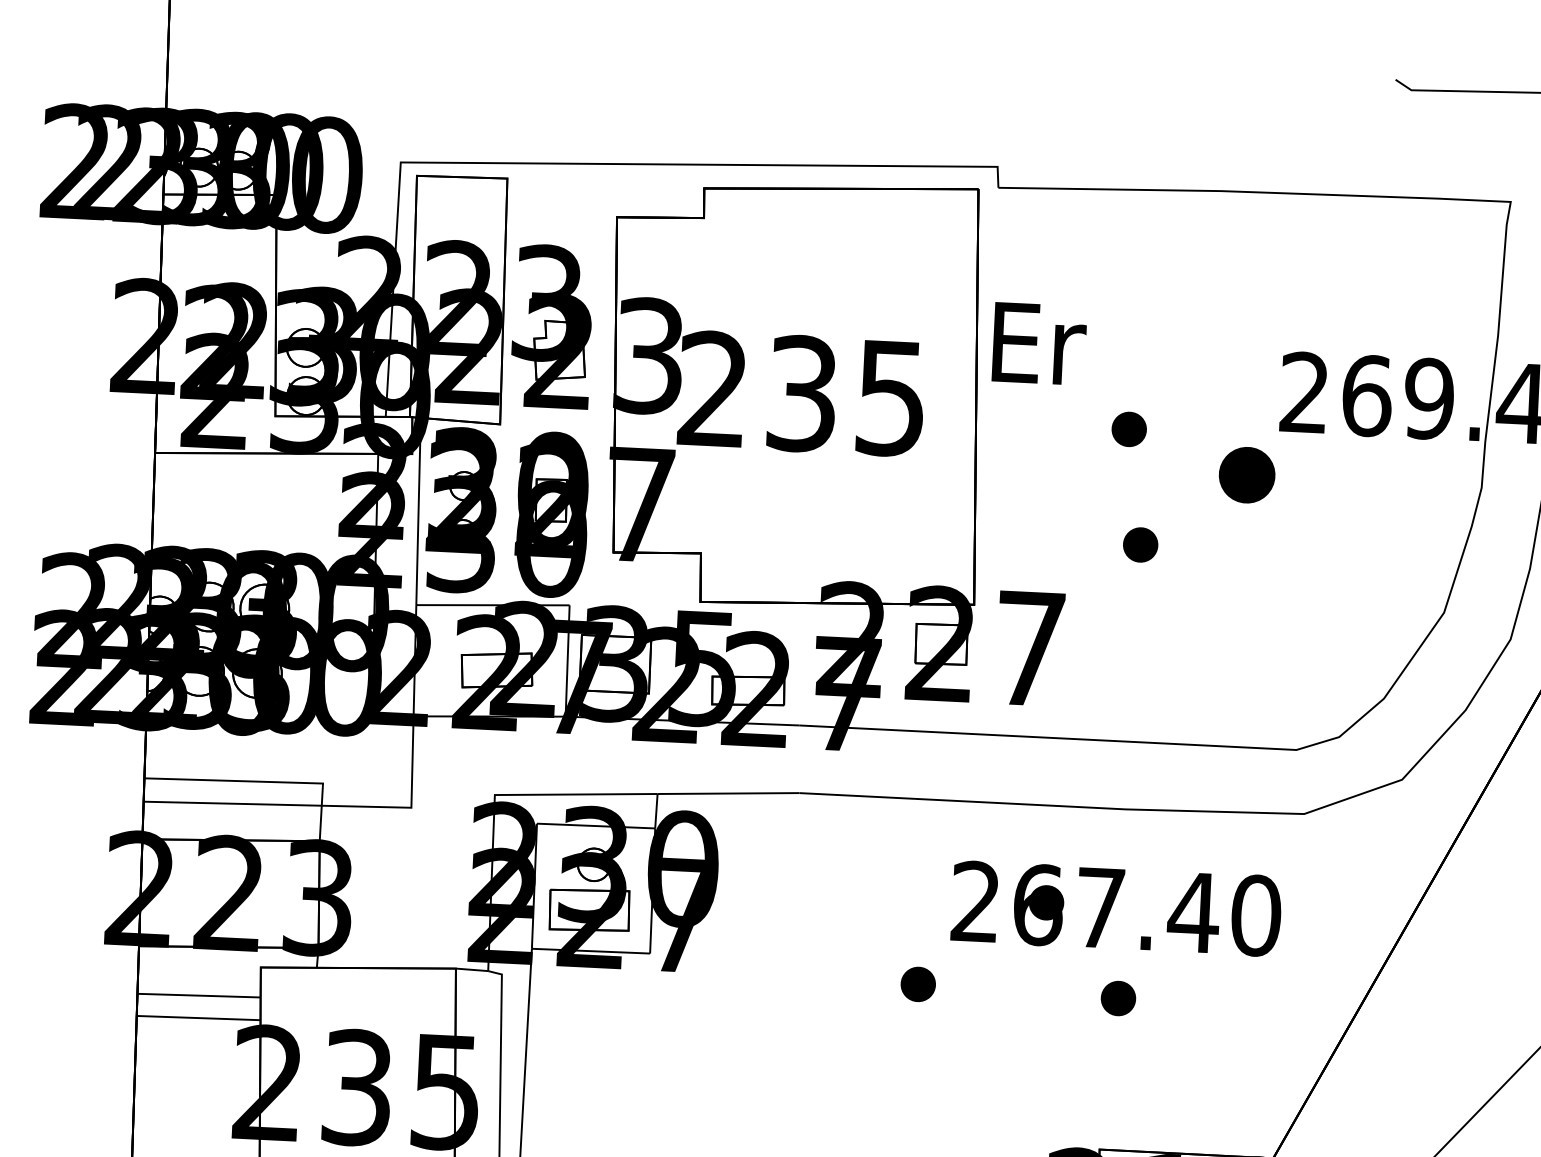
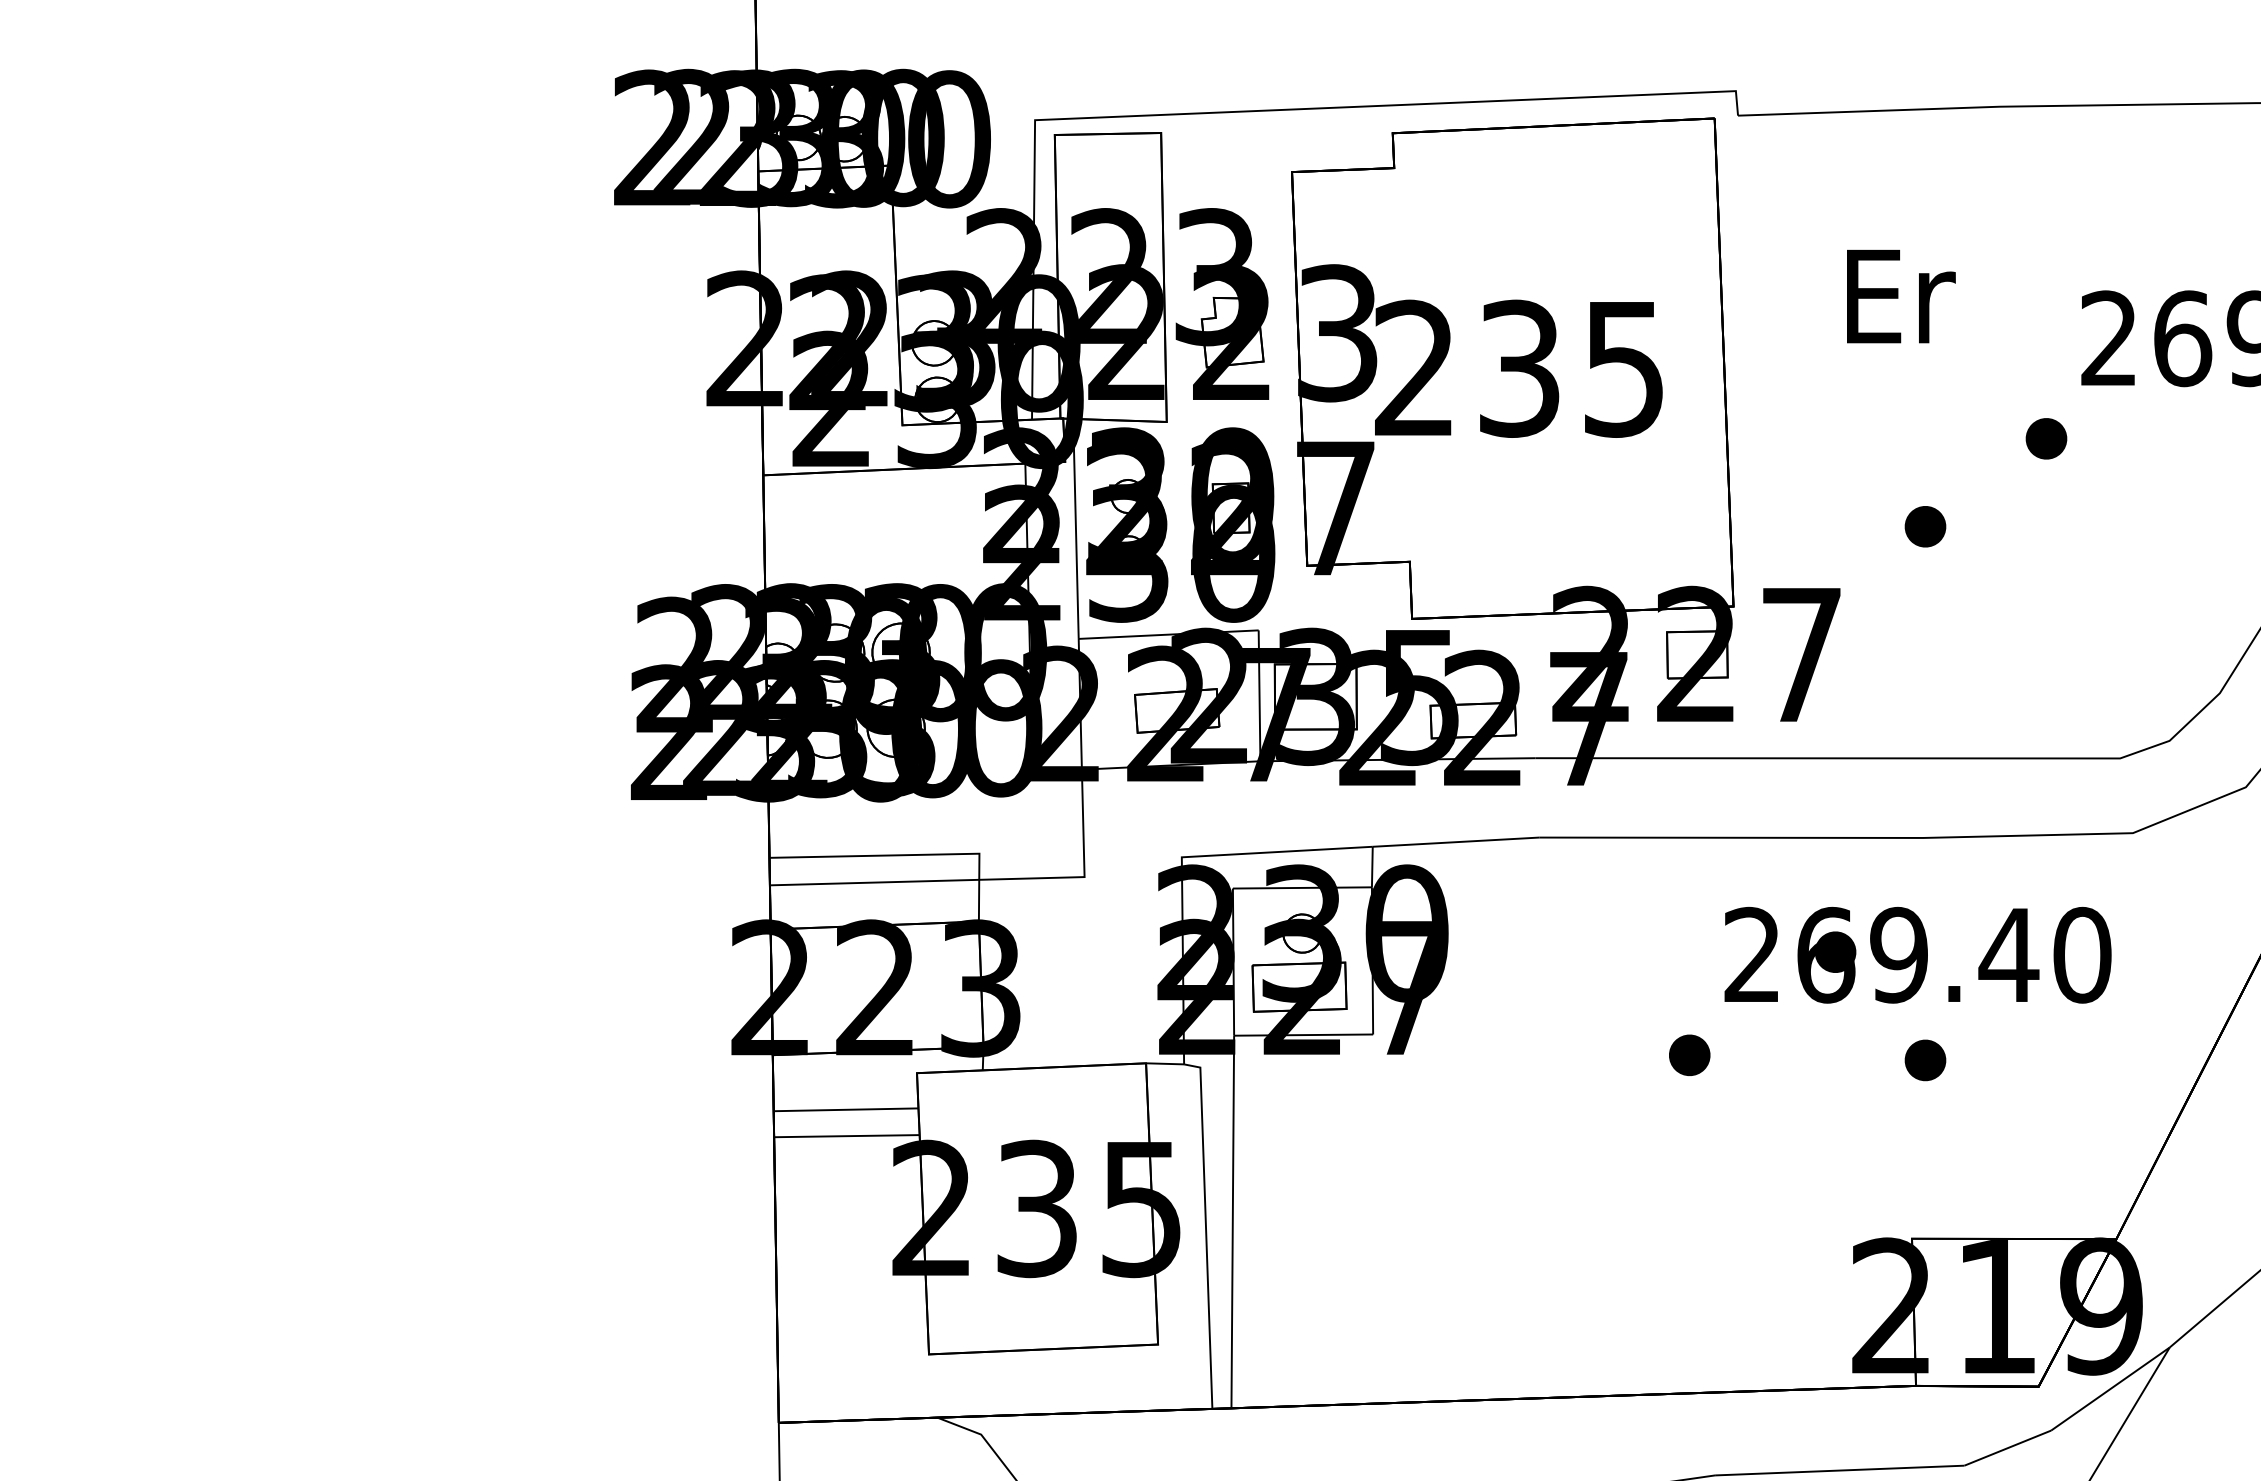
text: (1039, 343) -> (1901, 296), moved
part: (1129, 429) -> (1905, 391), removed
part: (1247, 475) -> (2046, 438), size x0.62
text: (1099, 907) -> (1898, 954), 267.40 -> 269.40

